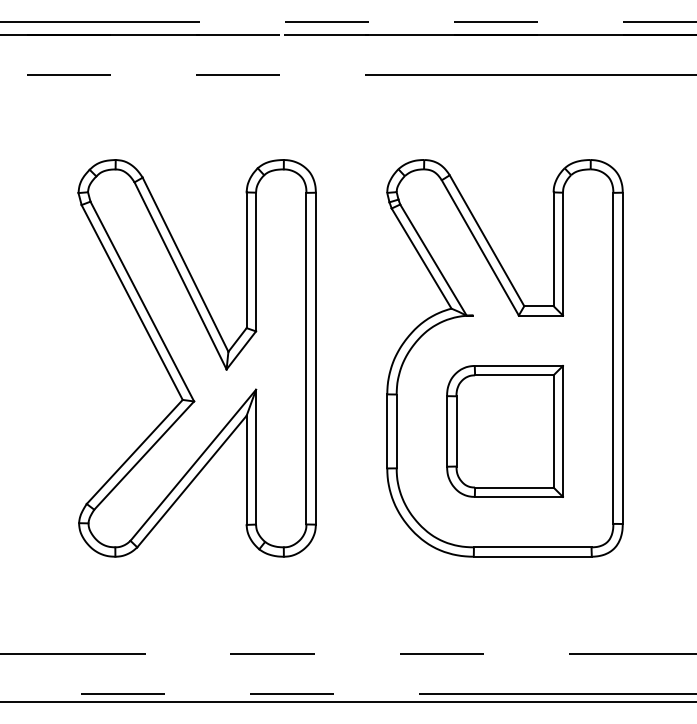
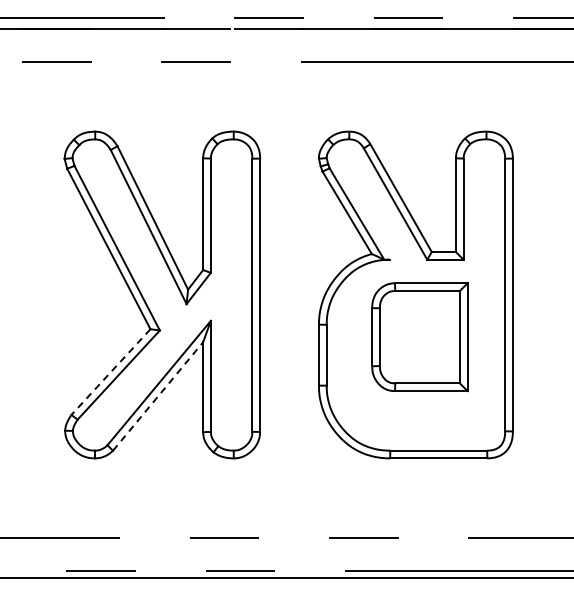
part: (504, 431) -> (419, 337), moved
line: (134, 452) -> (110, 372), solid -> dashed
line: (192, 481) -> (158, 396), solid -> dashed

